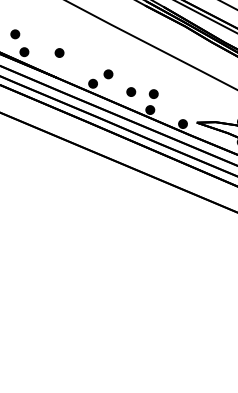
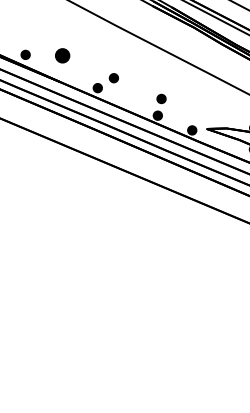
part: (15, 34) -> (16, 36), removed
part: (59, 52) -> (62, 55), size x1.6
part: (131, 91) -> (138, 96), removed

